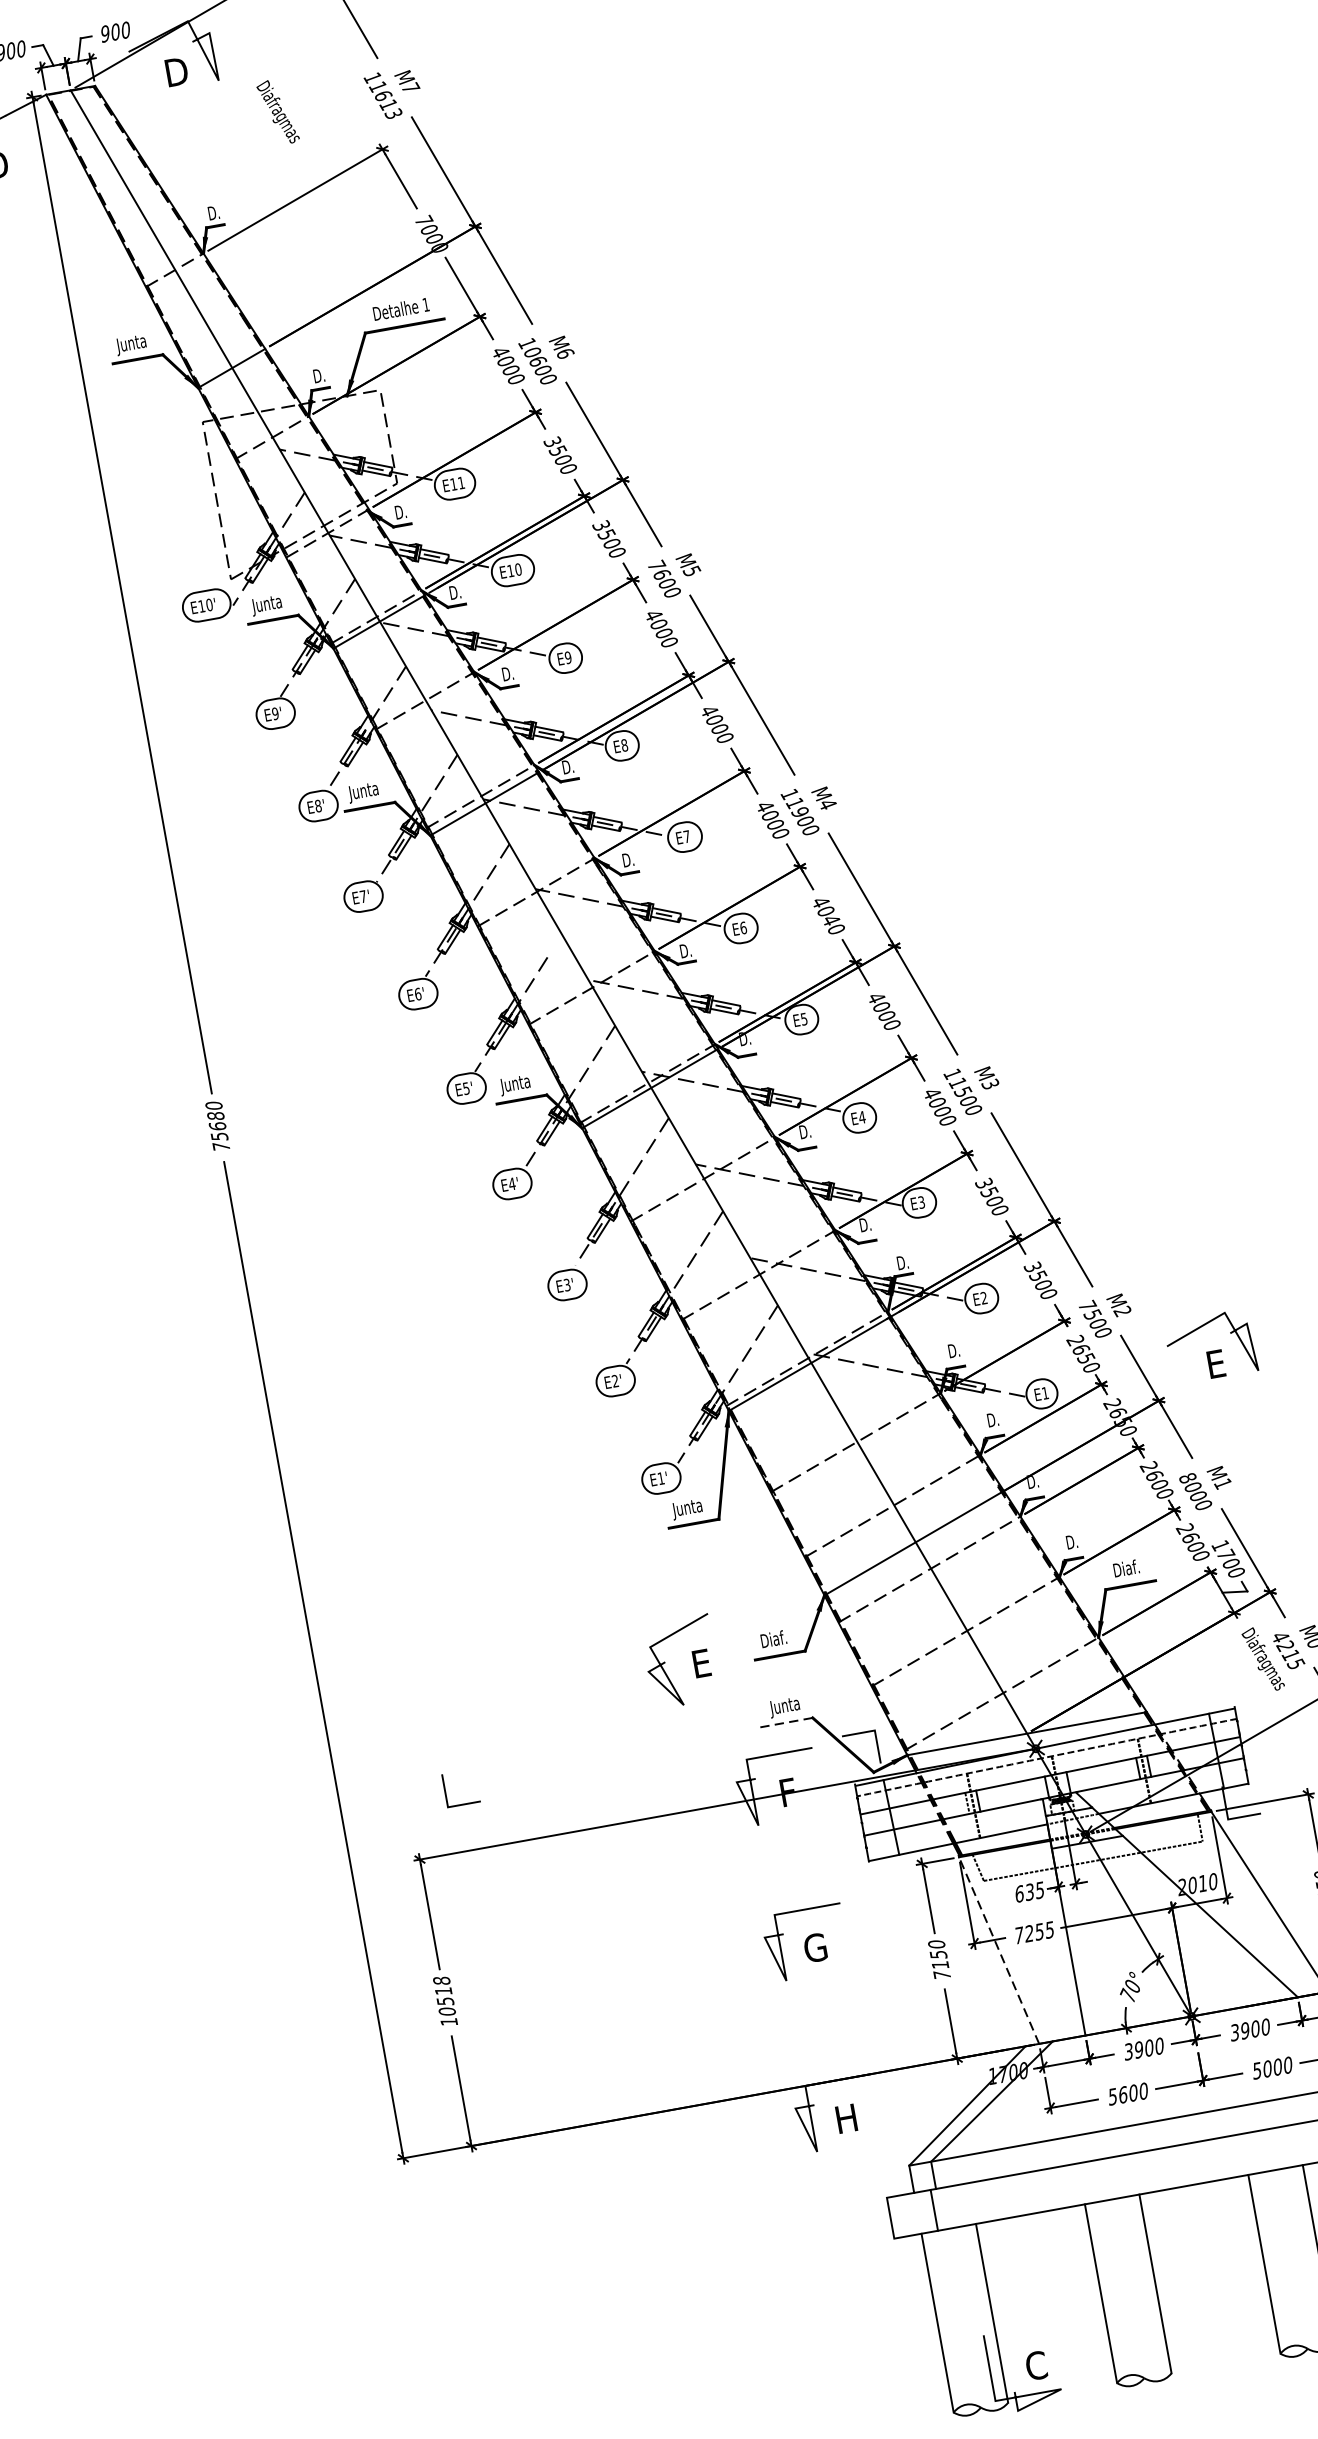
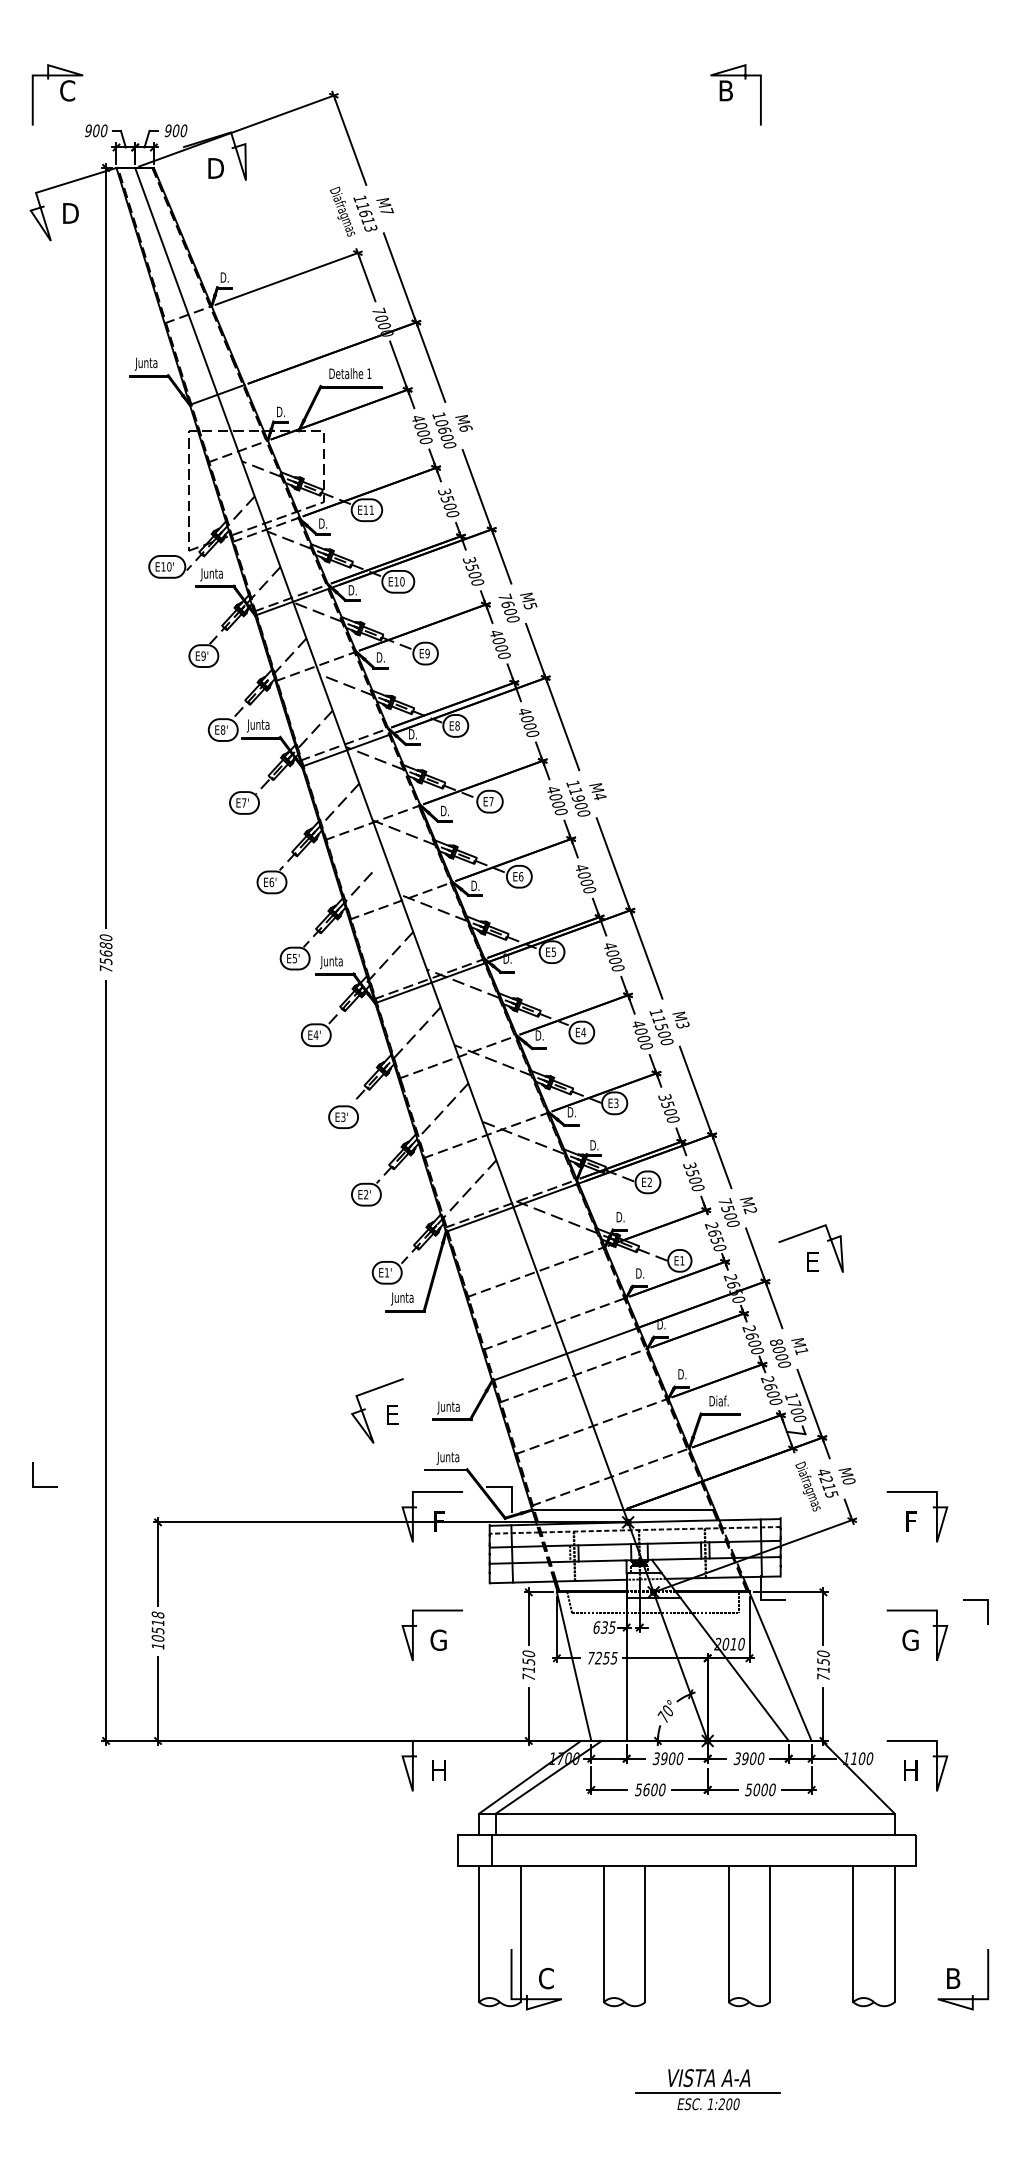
text: (277, 111) -> (342, 211), moved
text: (830, 920) -> (586, 882), 4040 -> 4000
text: (773, 1640) -> (448, 1407), Diaf. -> Junta
line: (785, 1722) -> (446, 1469), dashed -> solid
line: (445, 1790) -> (33, 1474), moved
line: (999, 1950) -> (574, 1666), dashed -> solid

